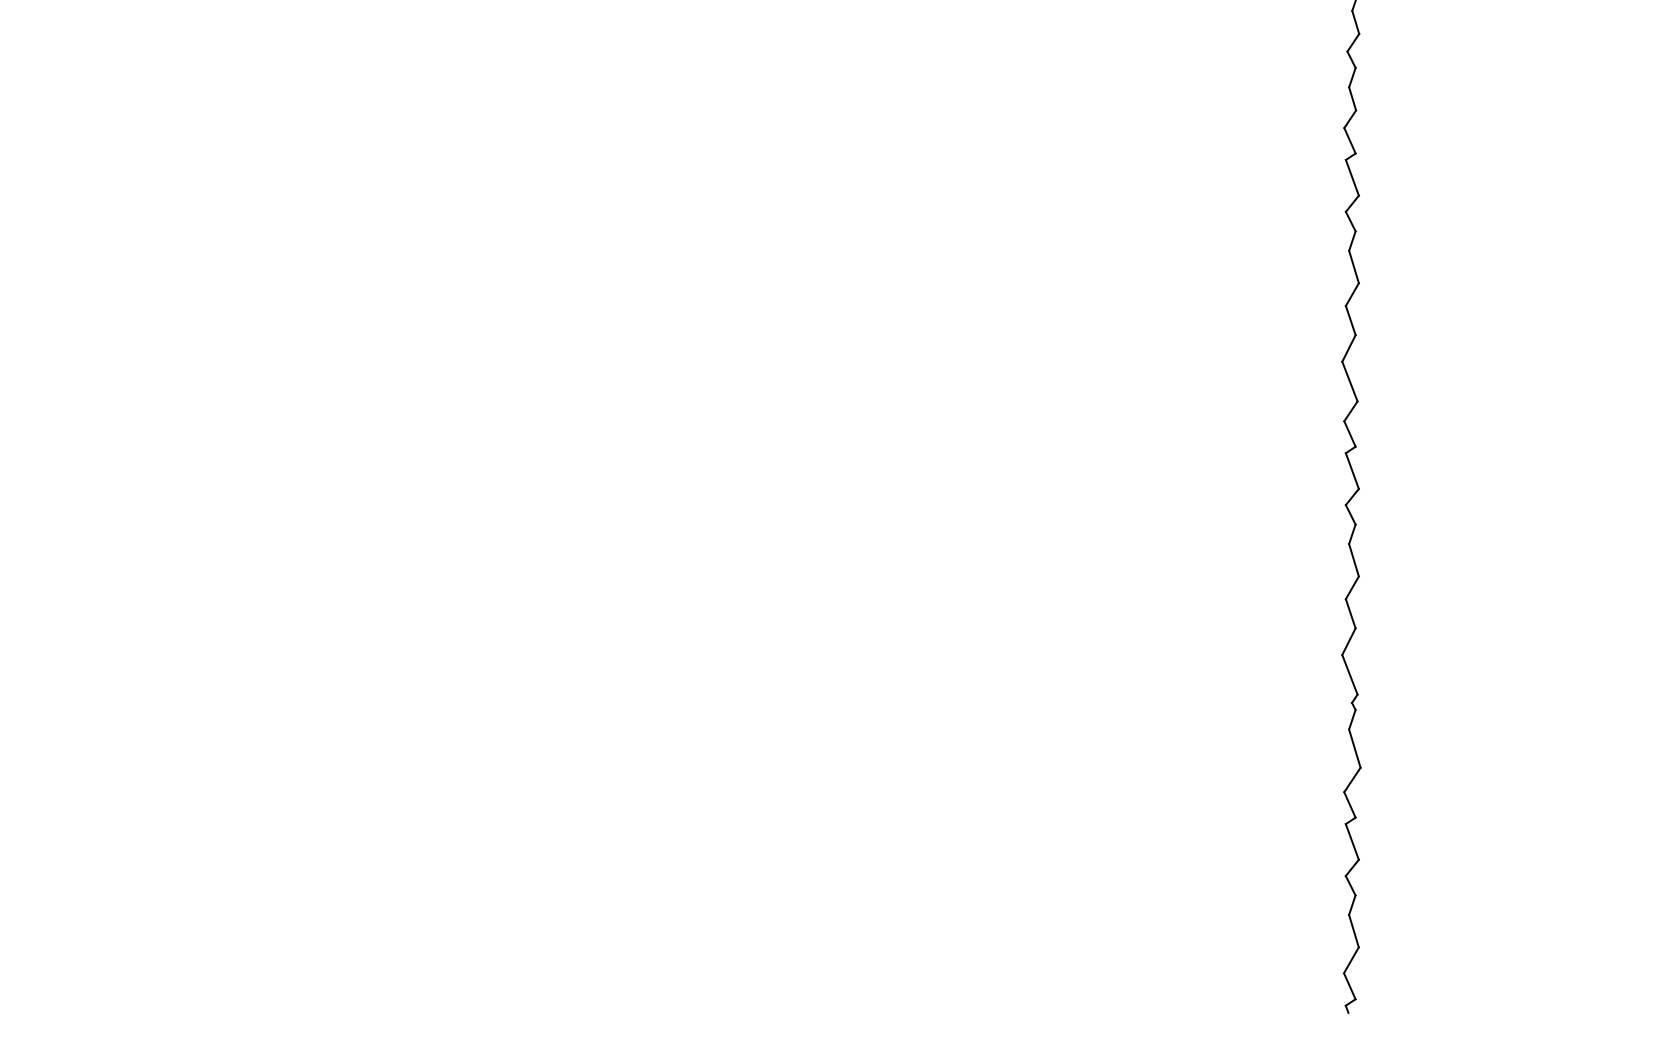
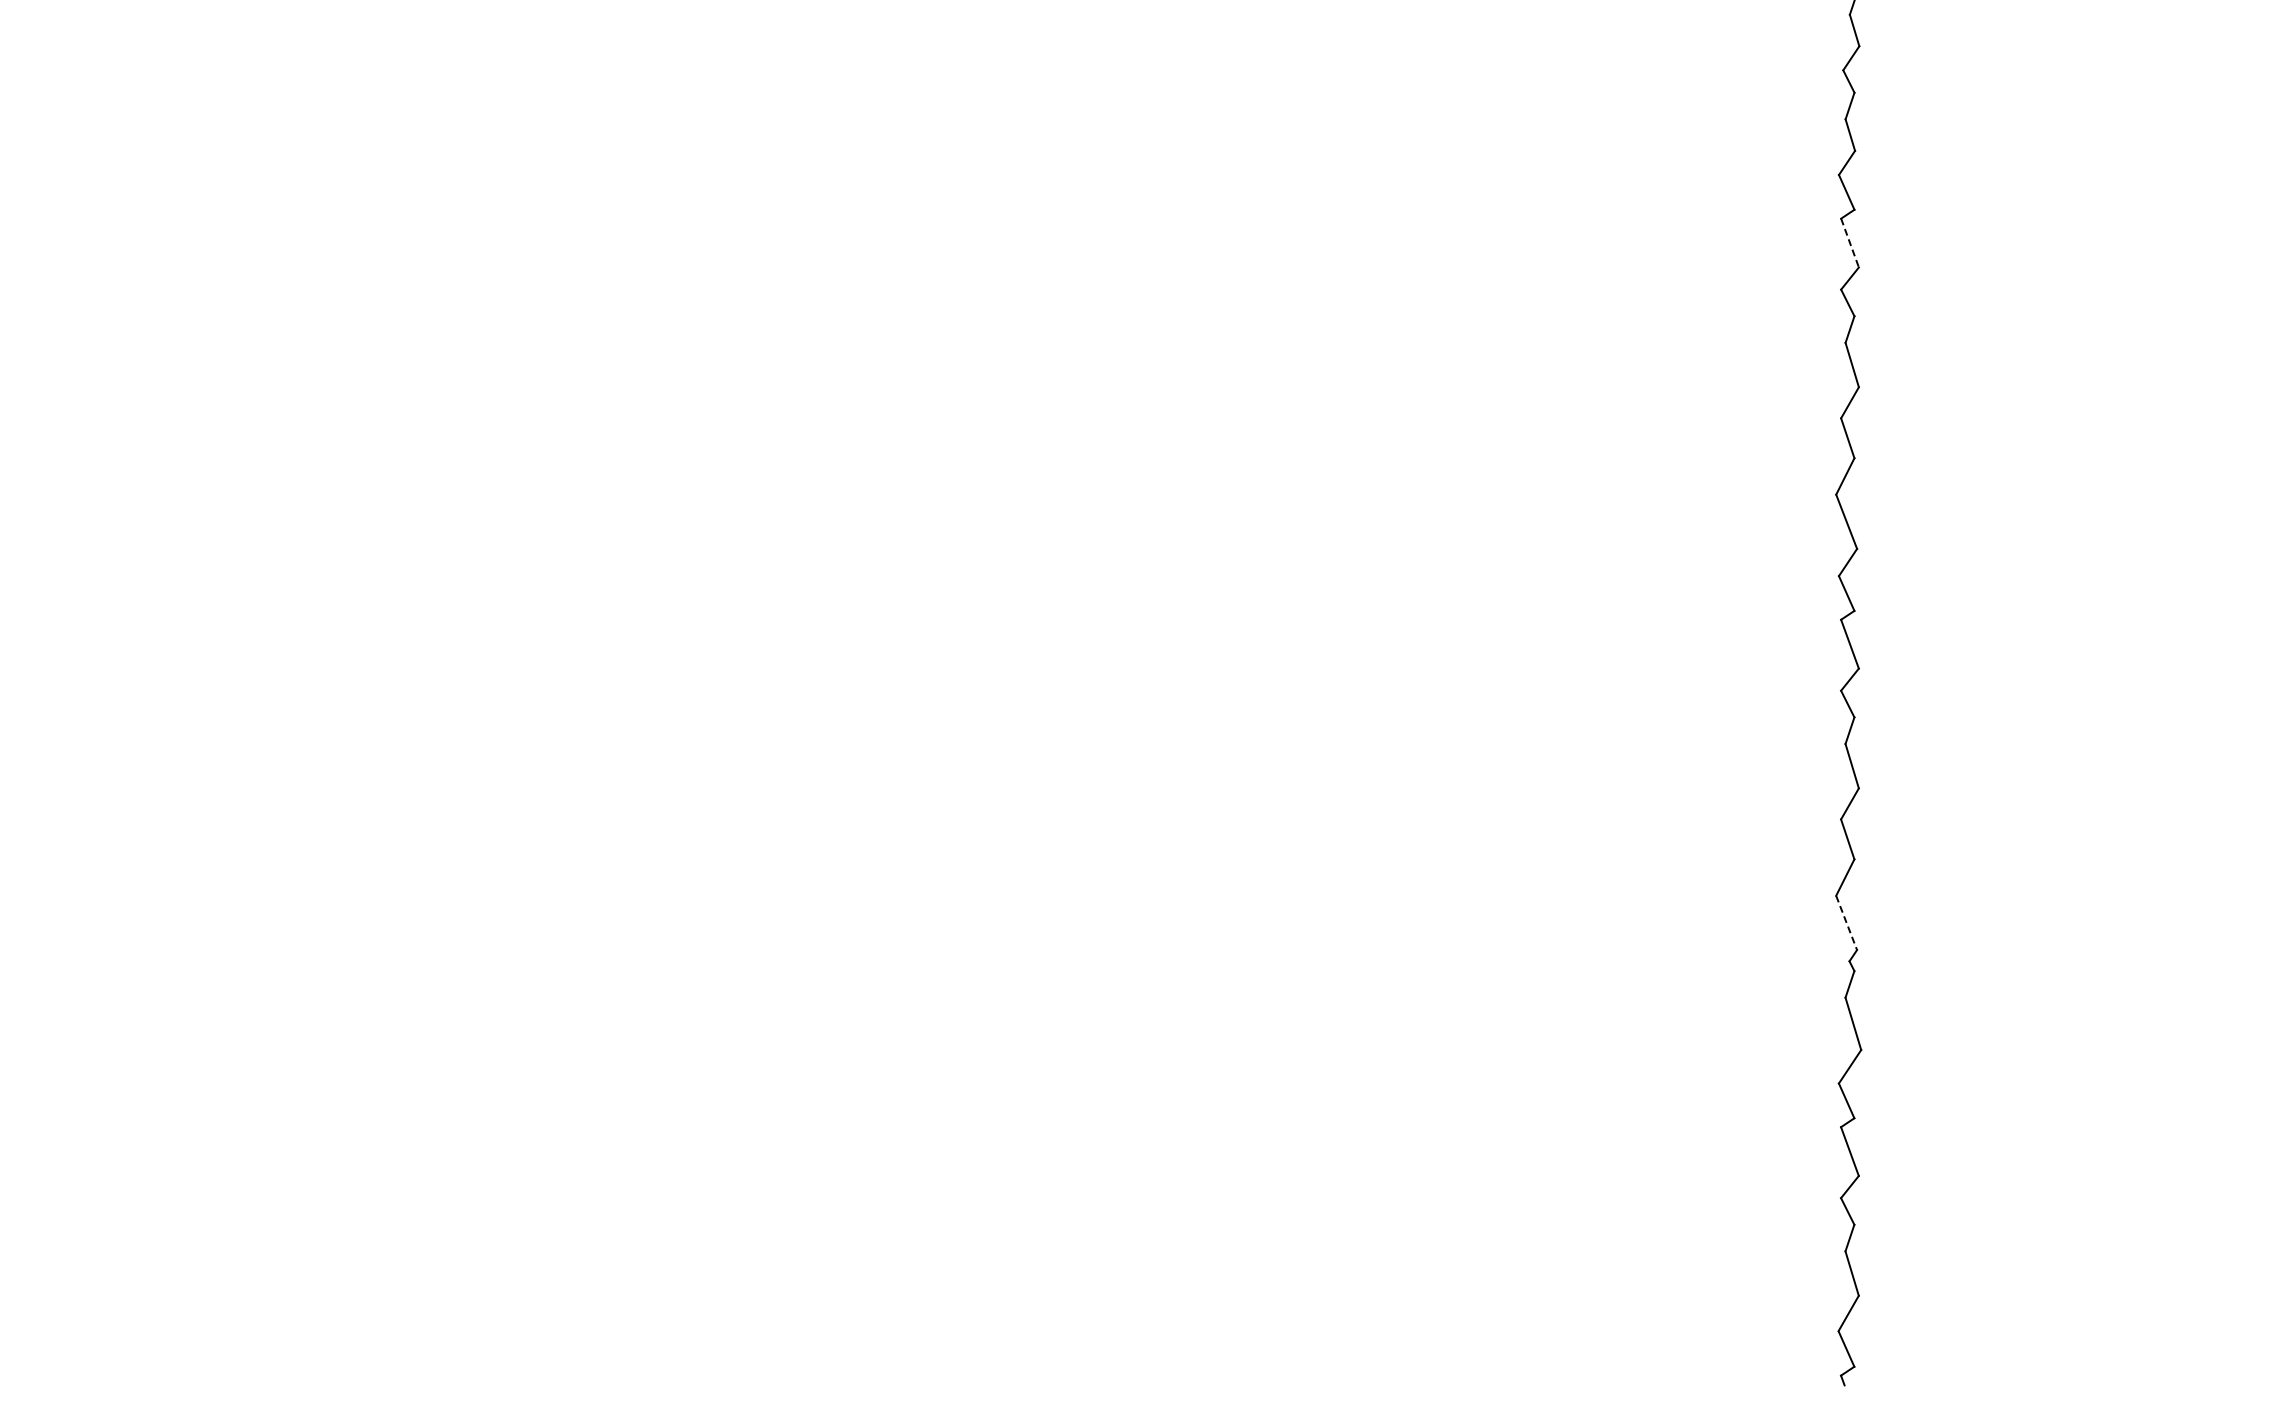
line: (1352, 178) -> (1850, 243), solid -> dashed
line: (1349, 675) -> (1846, 923), solid -> dashed

